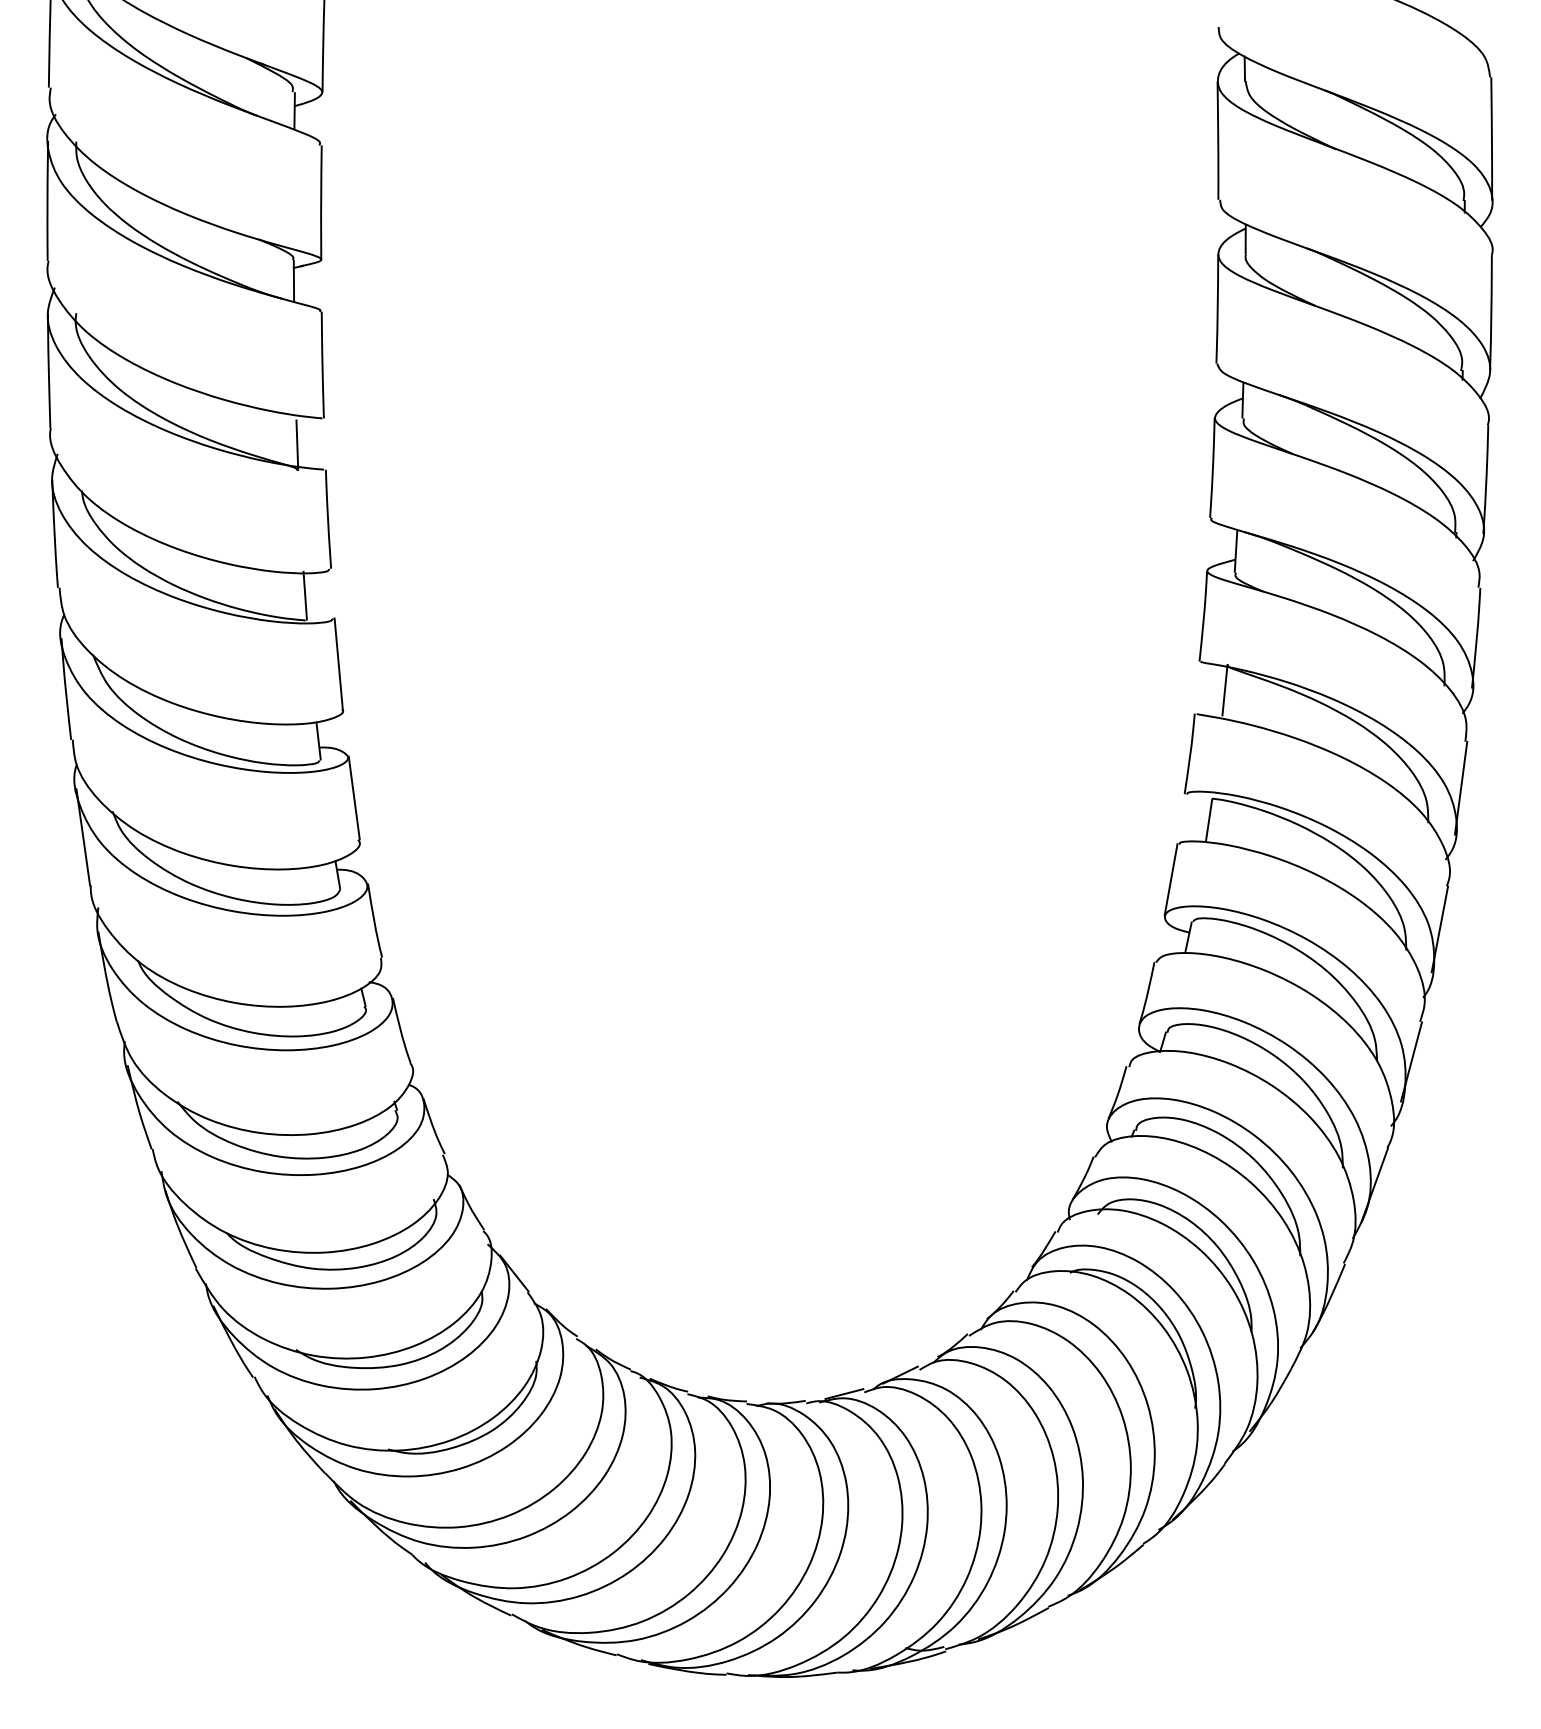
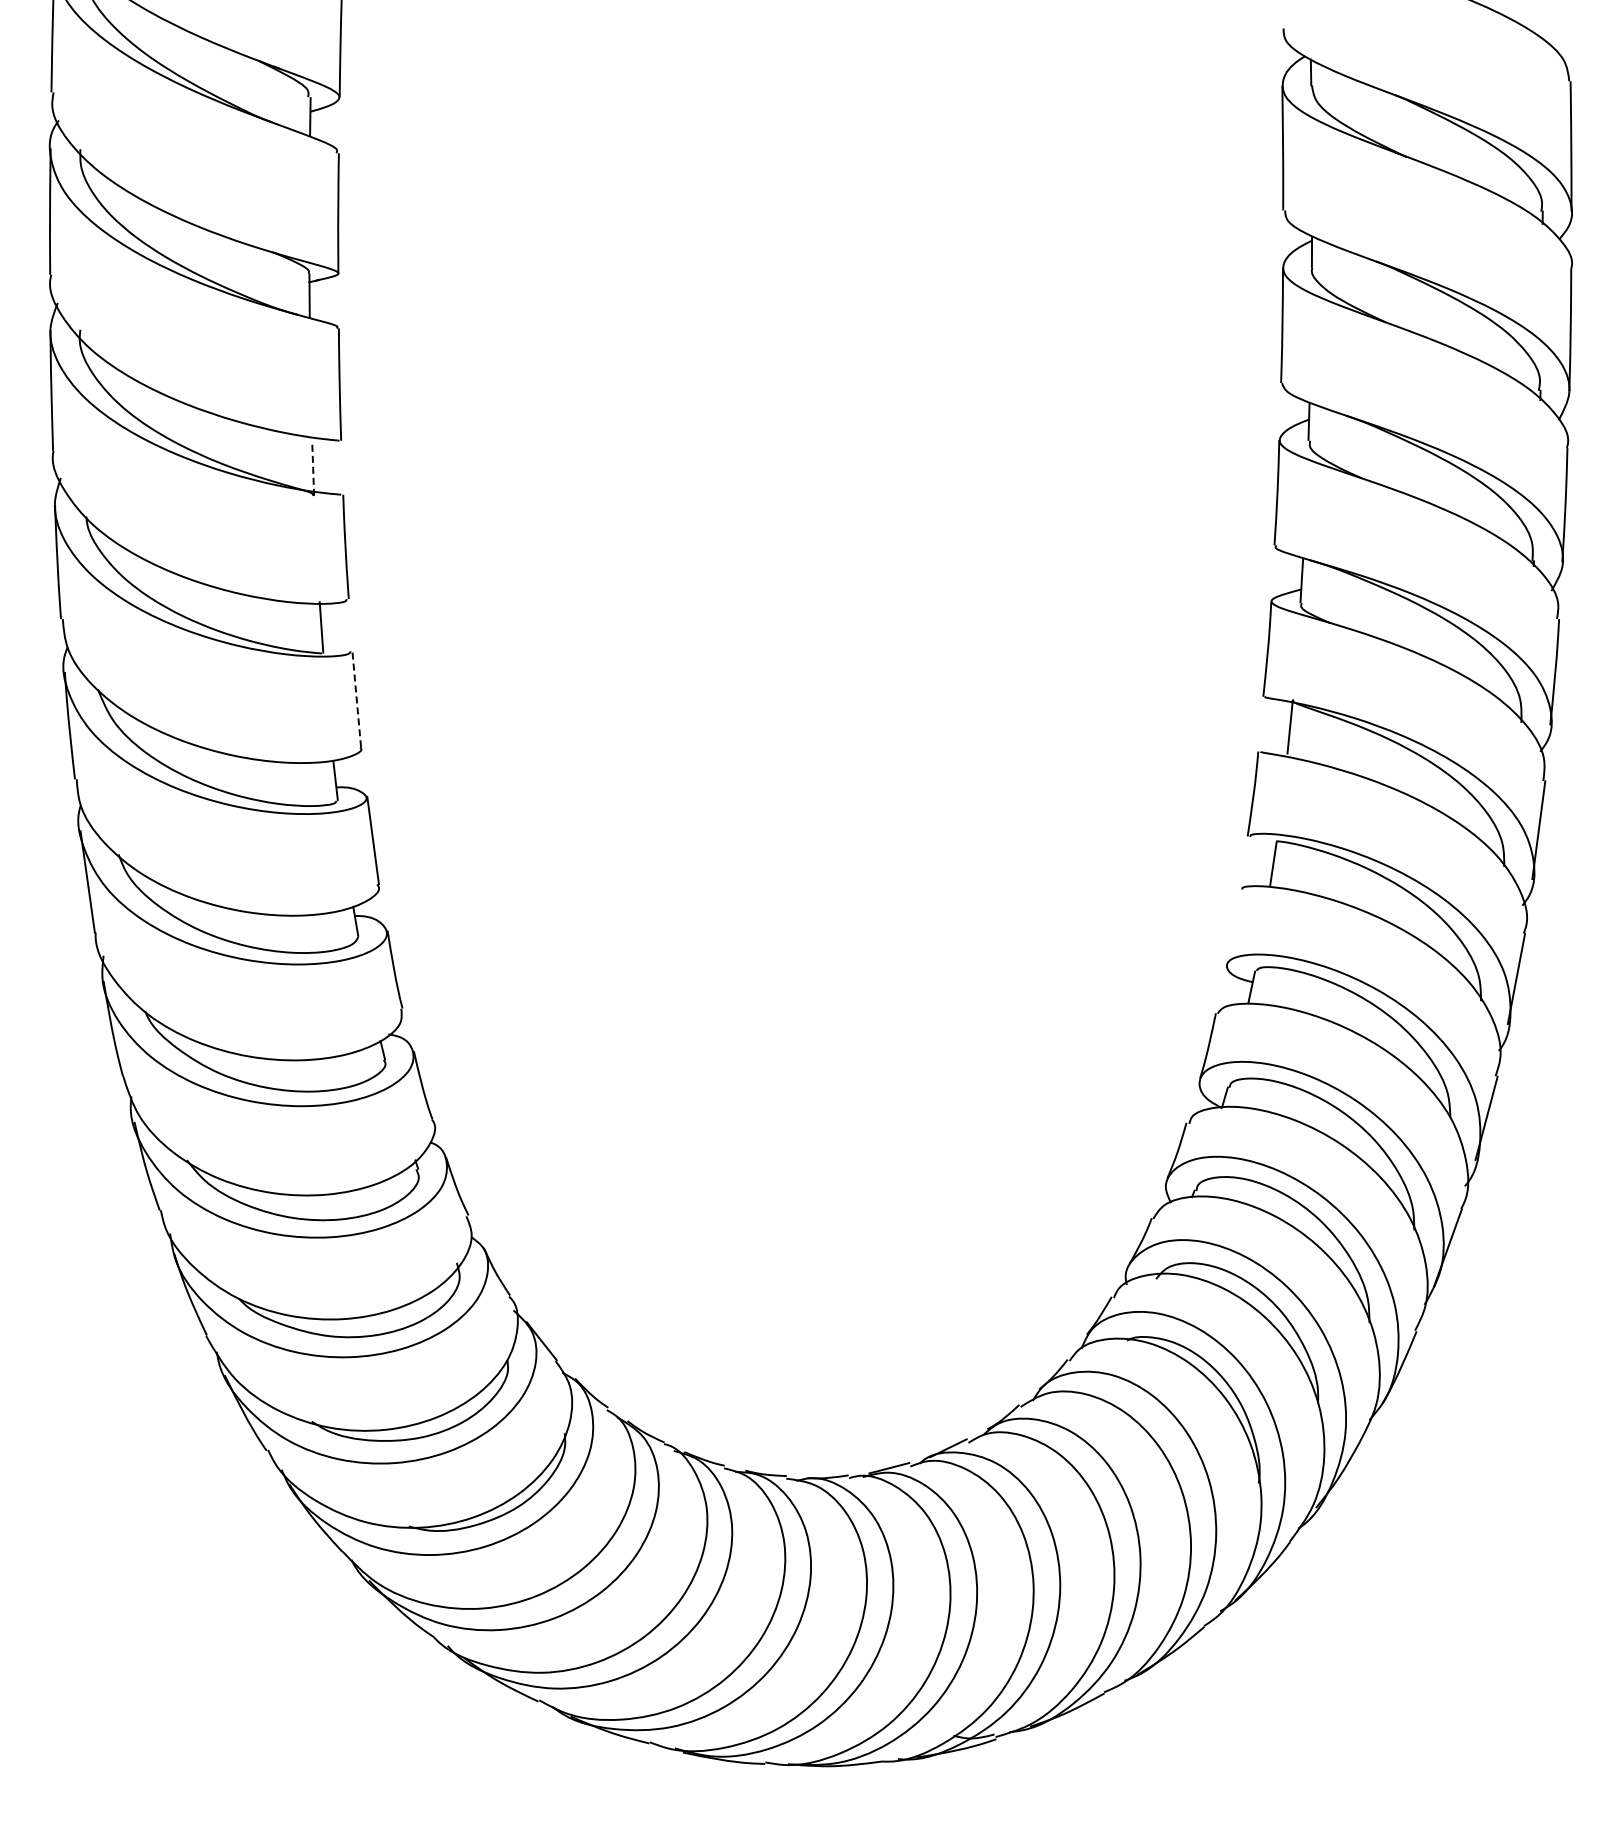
line: (297, 444) -> (313, 468), solid -> dashed
line: (338, 663) -> (356, 698), solid -> dashed
line: (1171, 879) -> (1233, 926), removed

